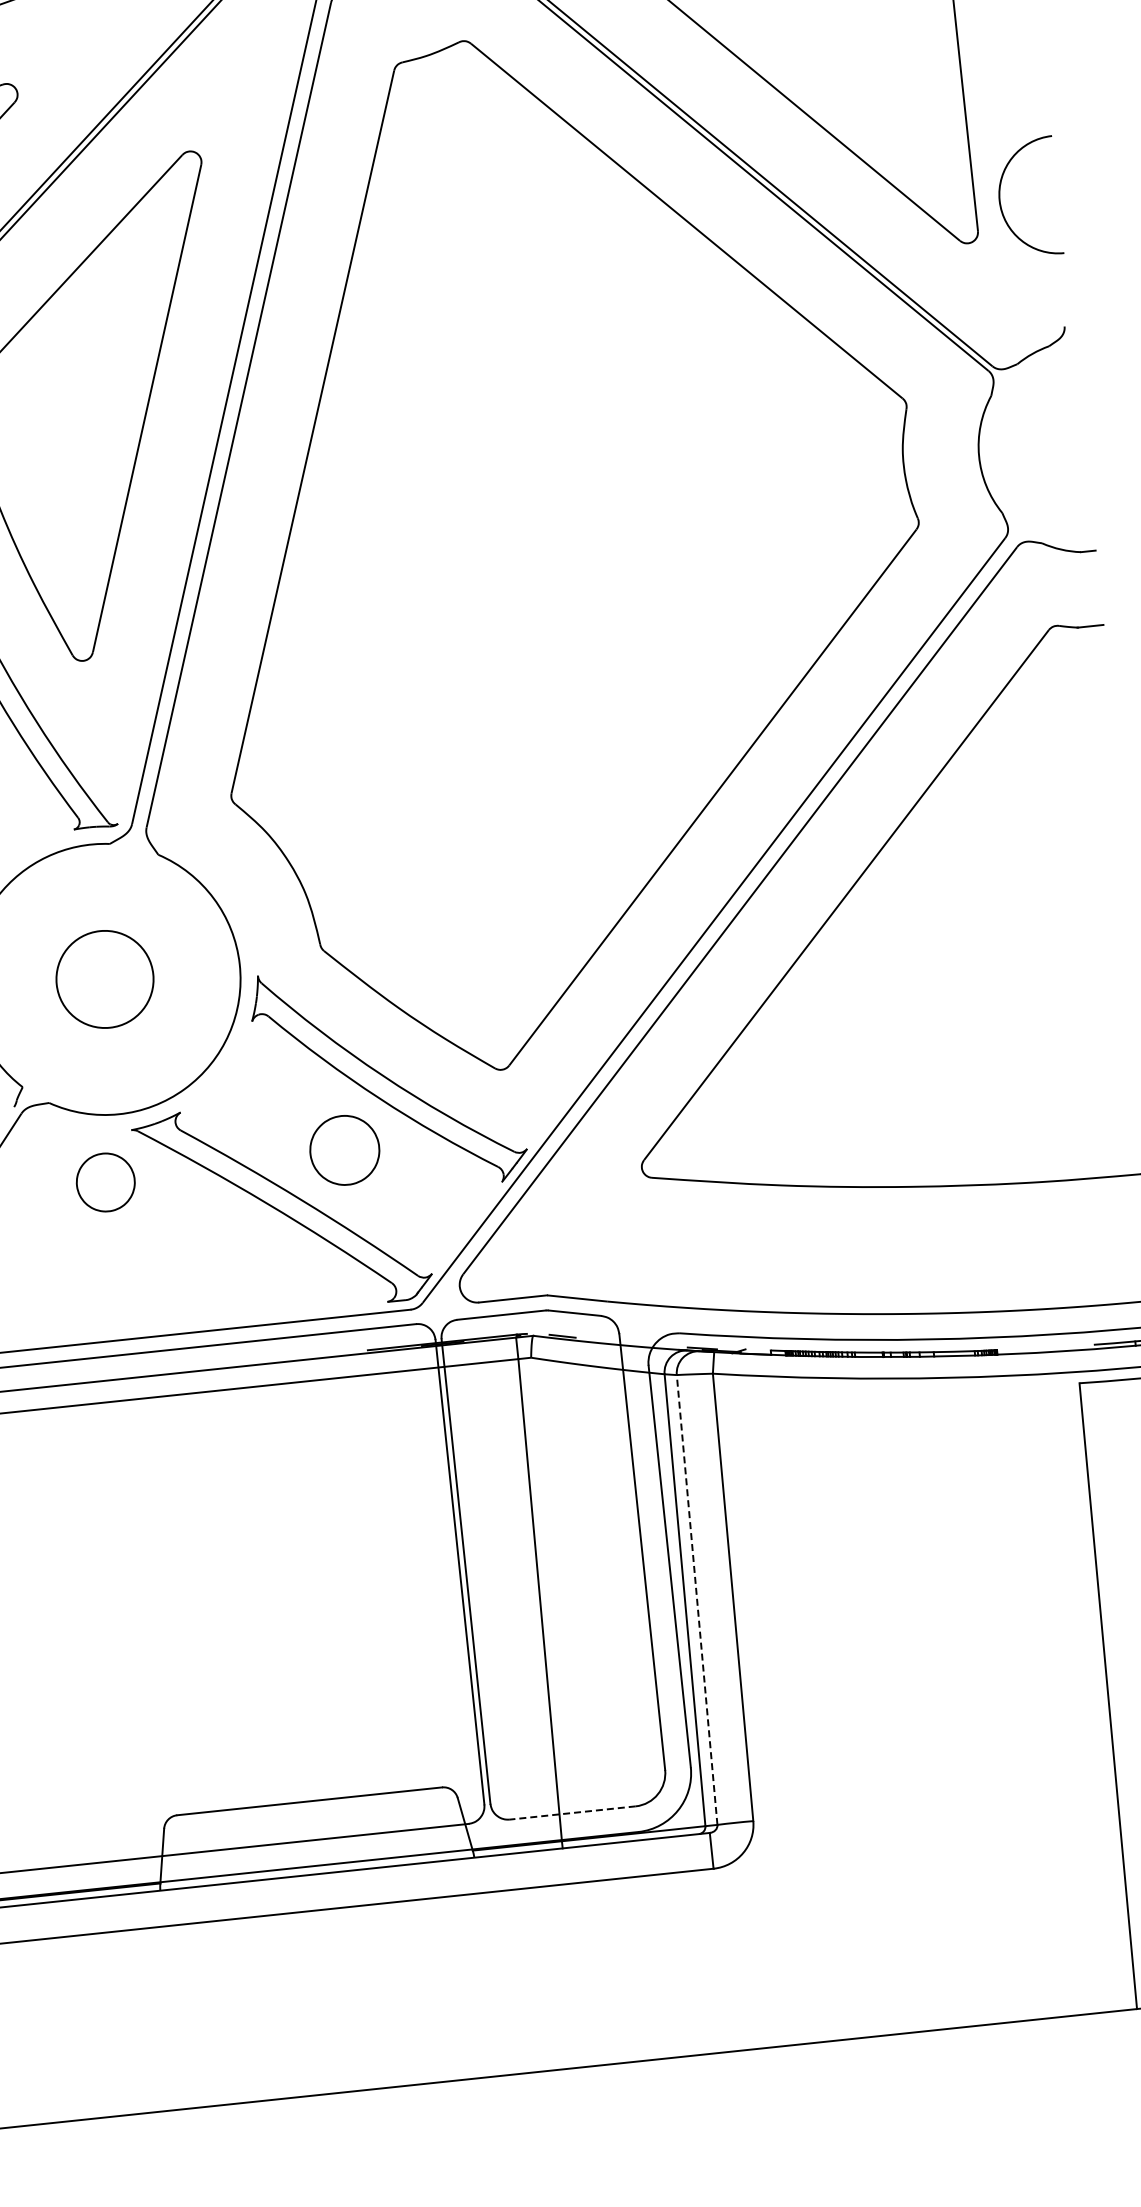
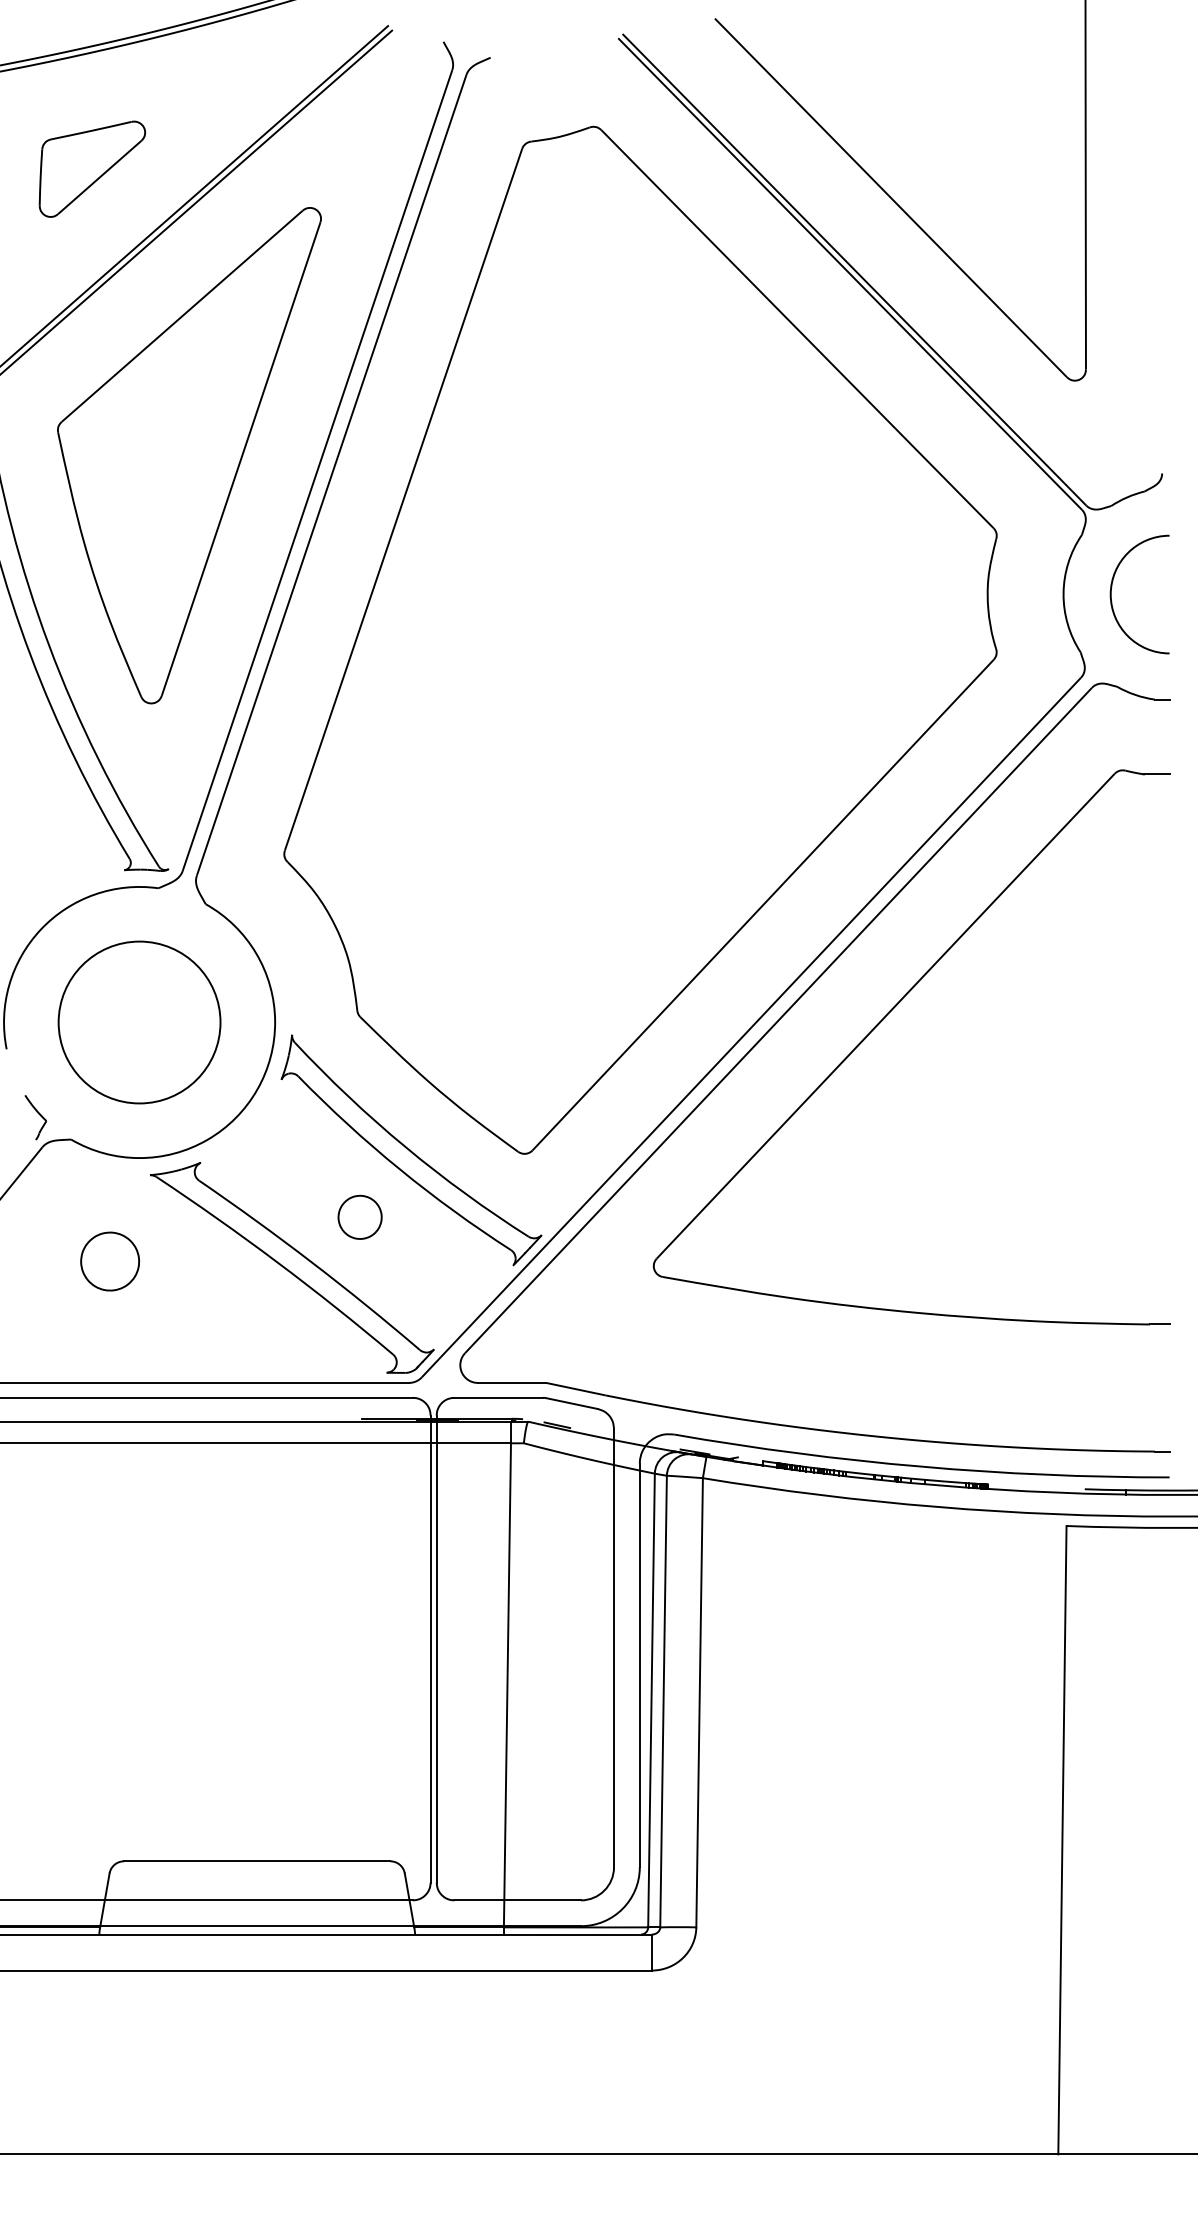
arc: (1000, 193) -> (1112, 587), moved
circle: (104, 979) -> (139, 1022), size x1.67
part: (344, 1149) -> (359, 1216), size x0.62
part: (106, 1182) -> (110, 1261), moved
line: (697, 1599) -> (663, 1701), dashed -> solid
line: (572, 1813) -> (517, 1900), dashed -> solid

